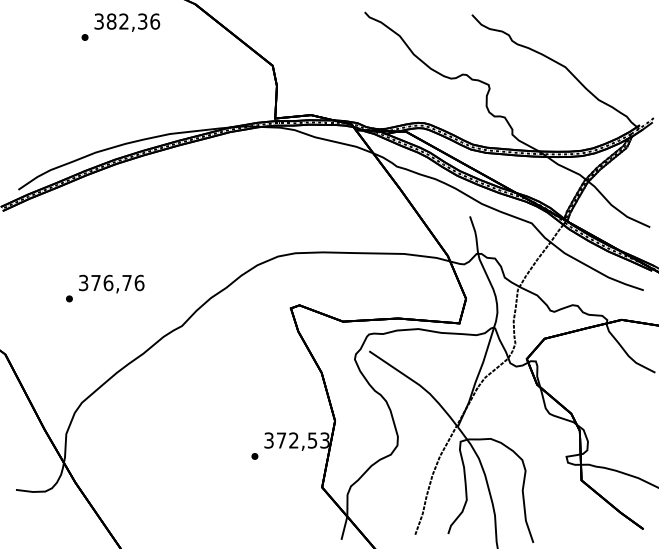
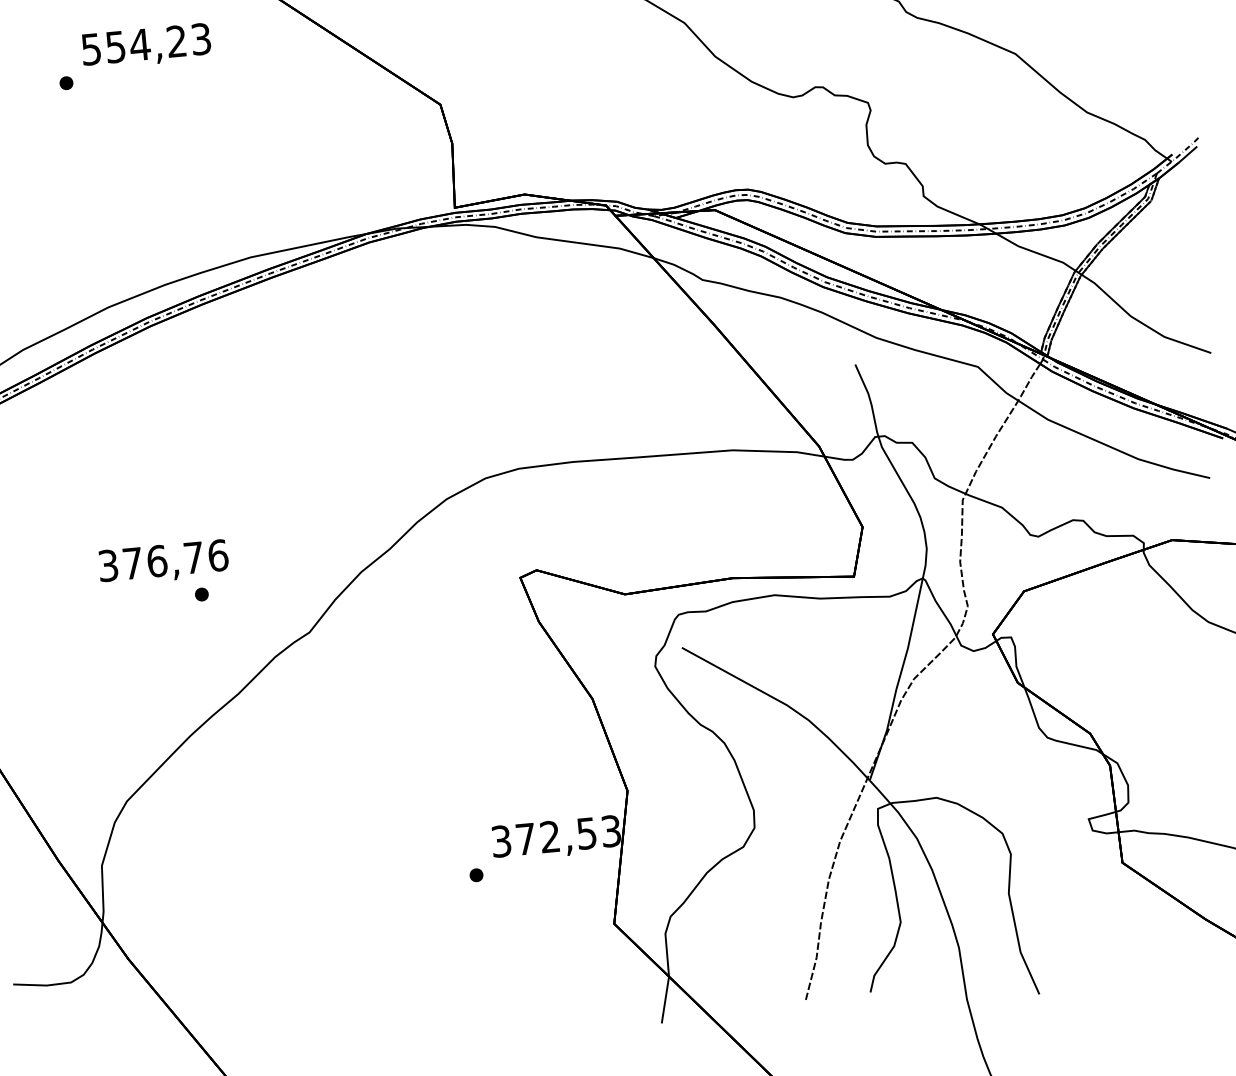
text: (127, 21) -> (146, 44), 382,36 -> 554,23
part: (69, 298) -> (201, 593), moved

